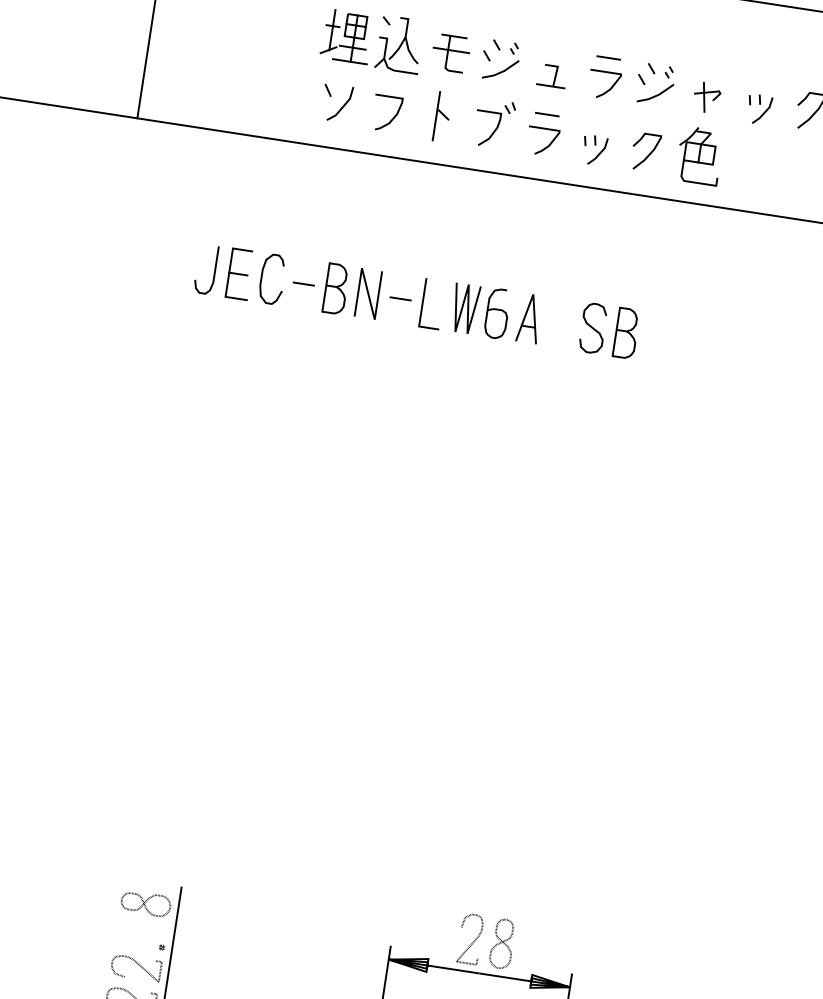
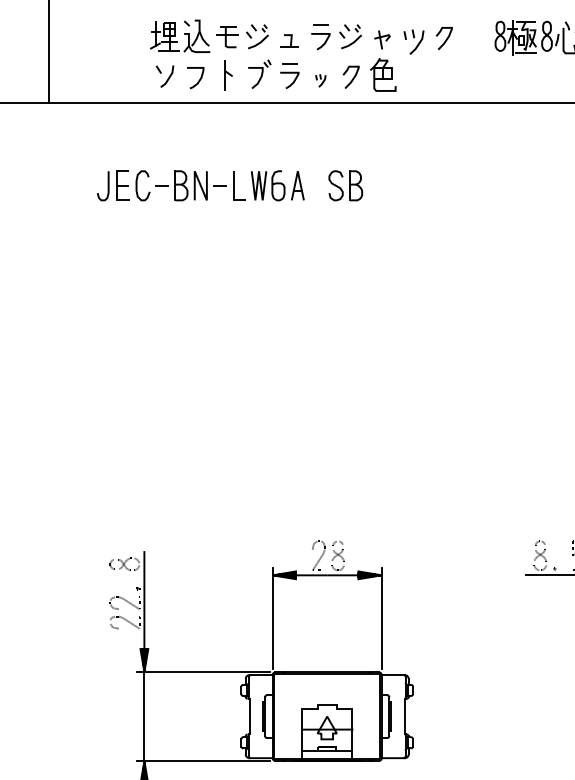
part: (758, 109) -> (413, 42), size x1.4
part: (594, 149) -> (320, 80), size x0.7

